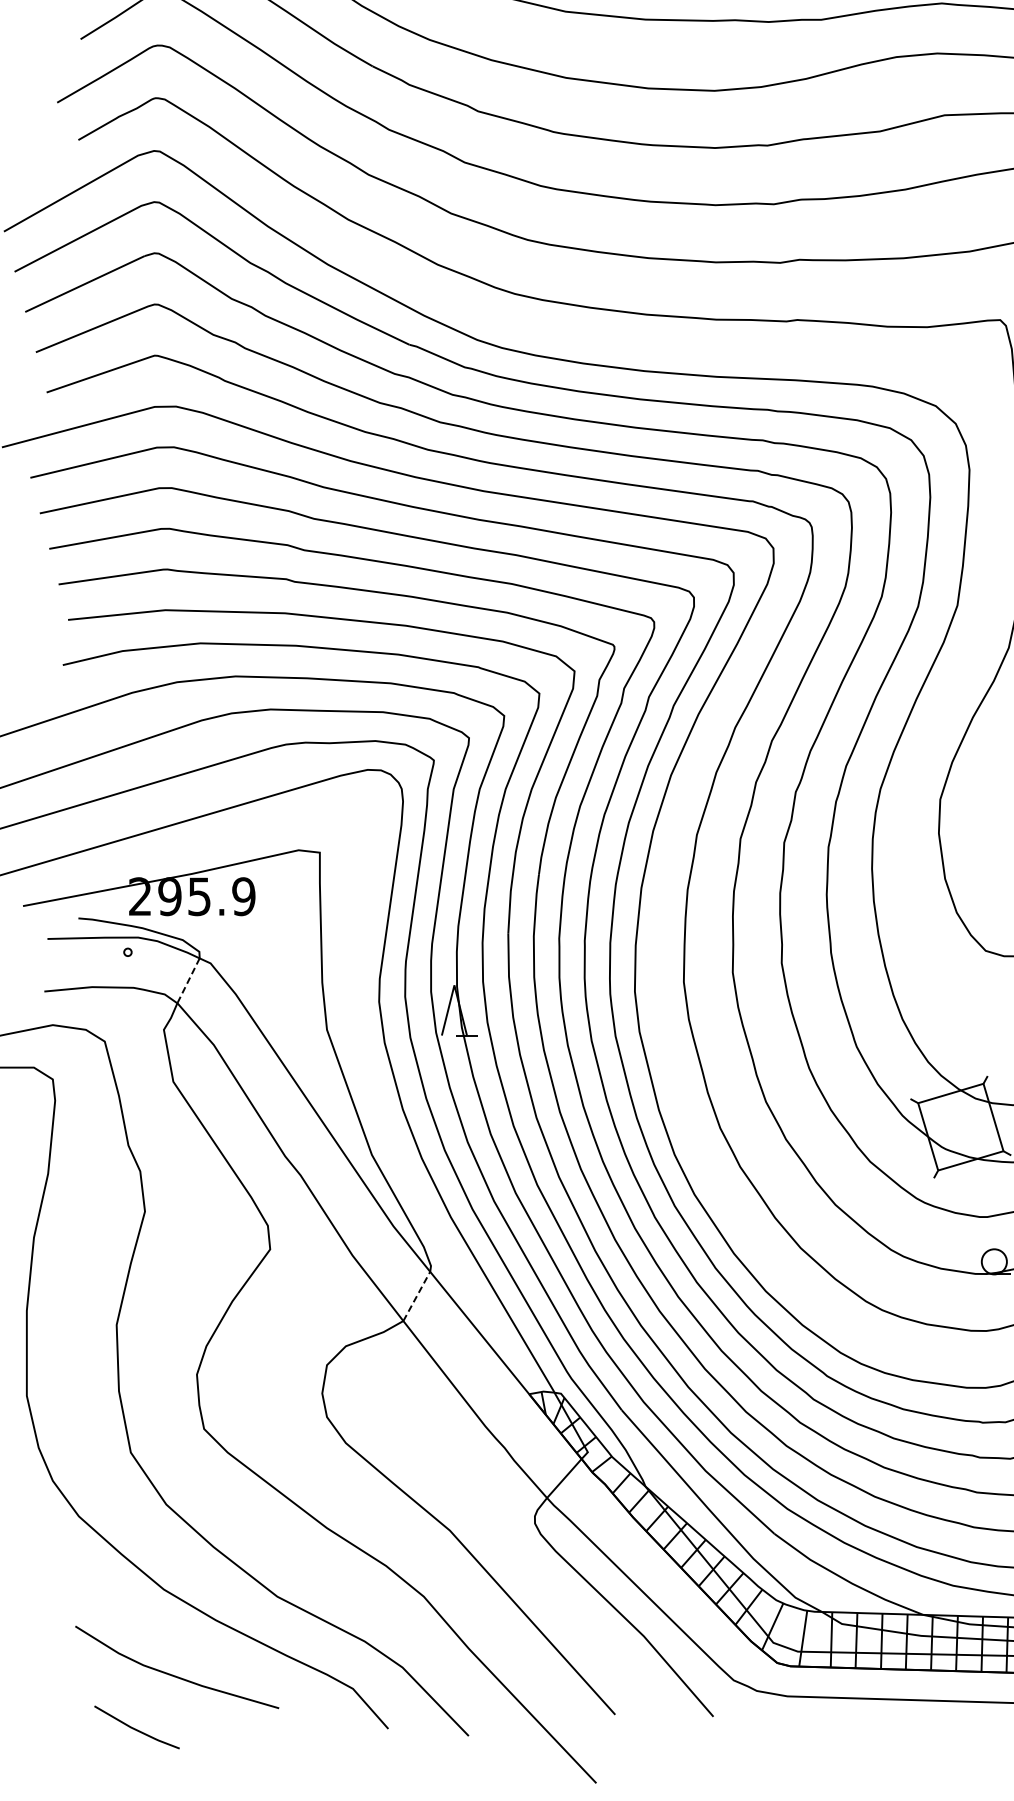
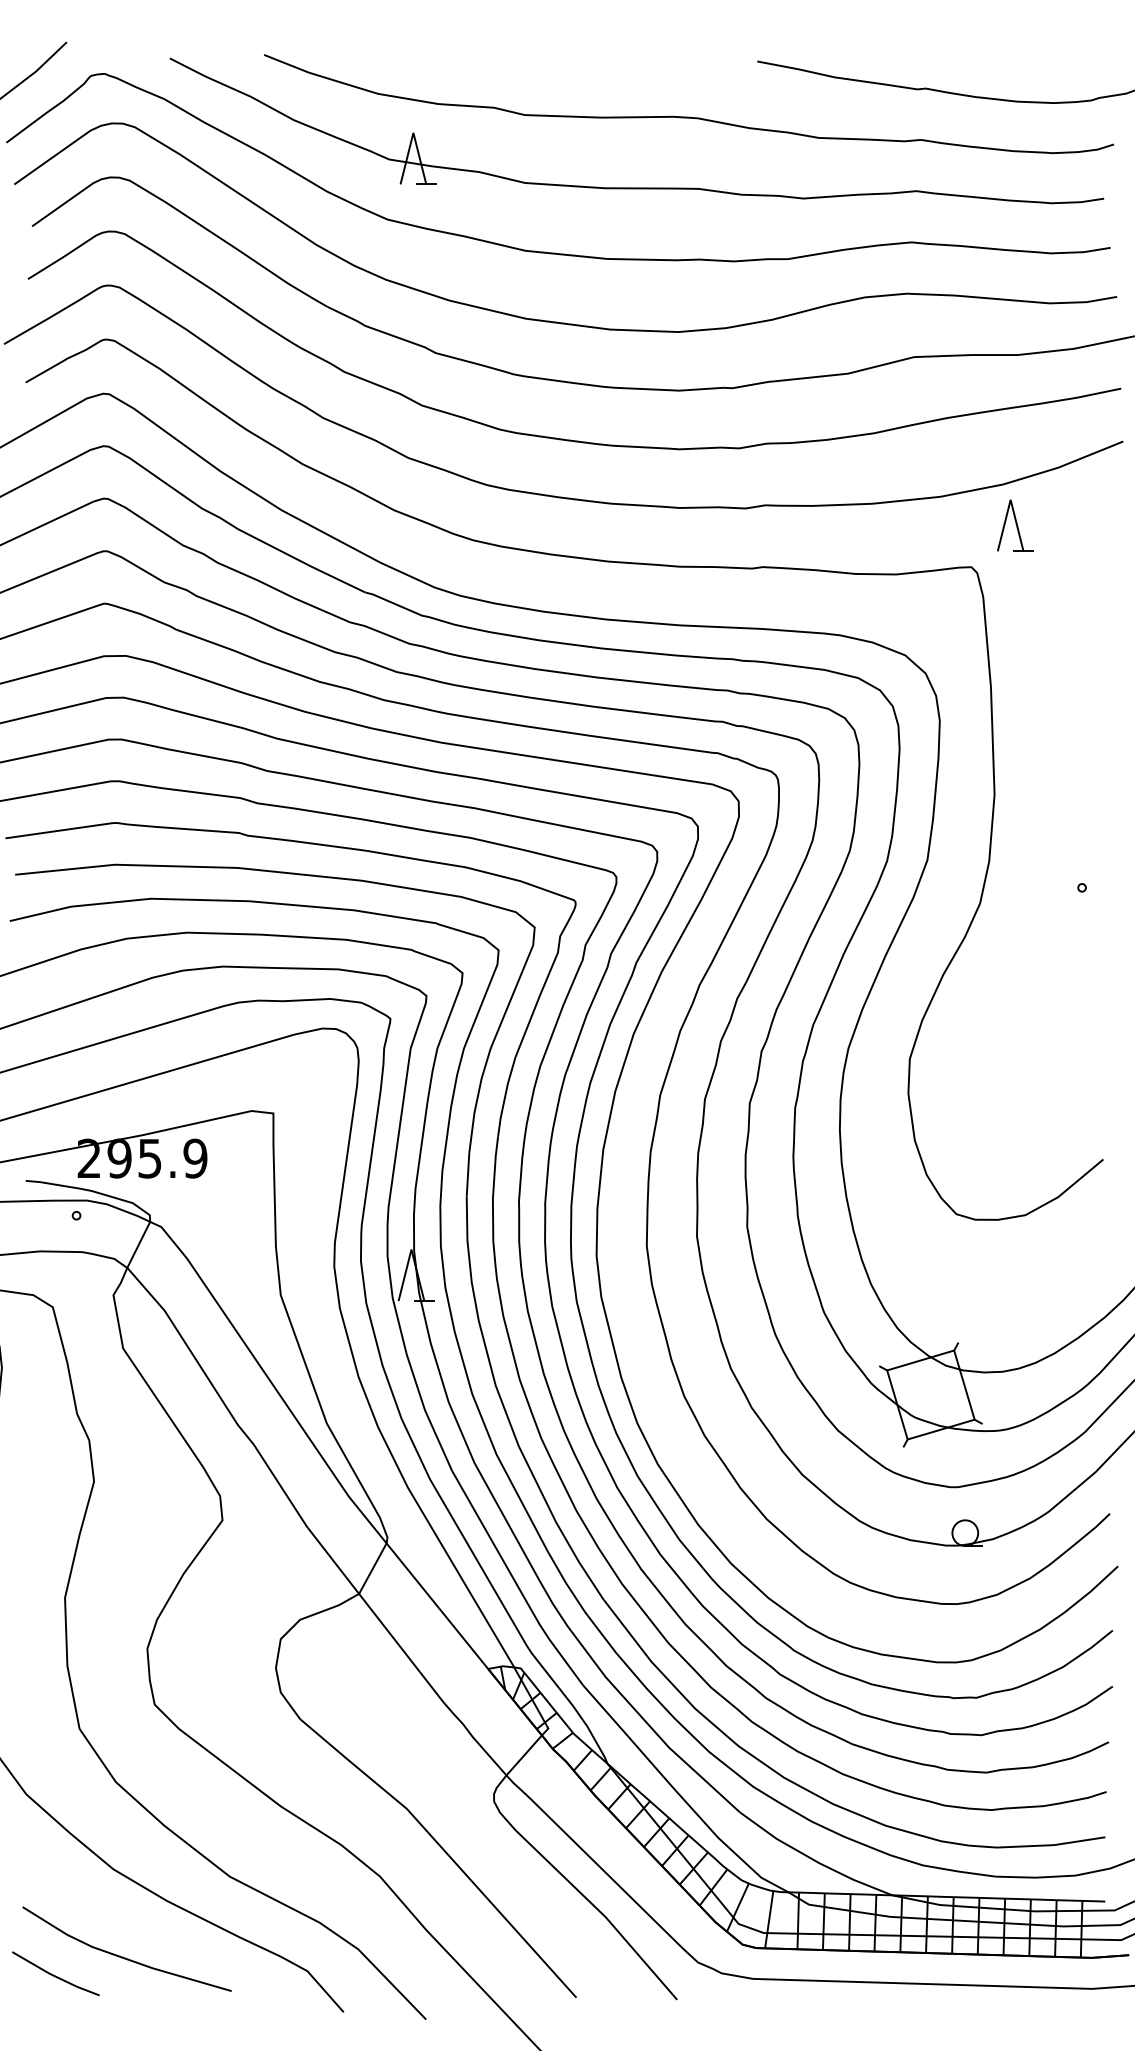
line: (188, 980) -> (138, 1244), dashed -> solid
line: (416, 1296) -> (372, 1568), dashed -> solid
line: (136, 1729) -> (55, 1975), moved

